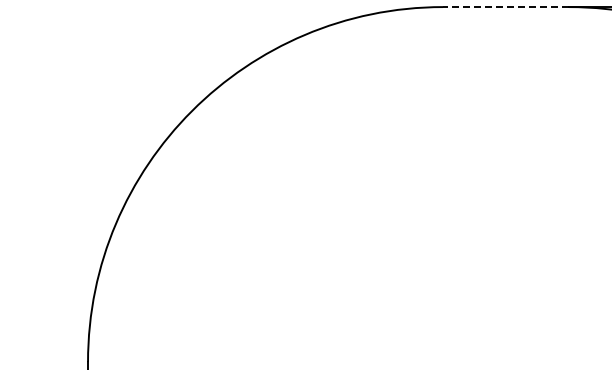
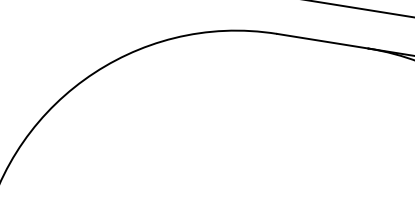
line: (505, 7) -> (322, 41), dashed -> solid

